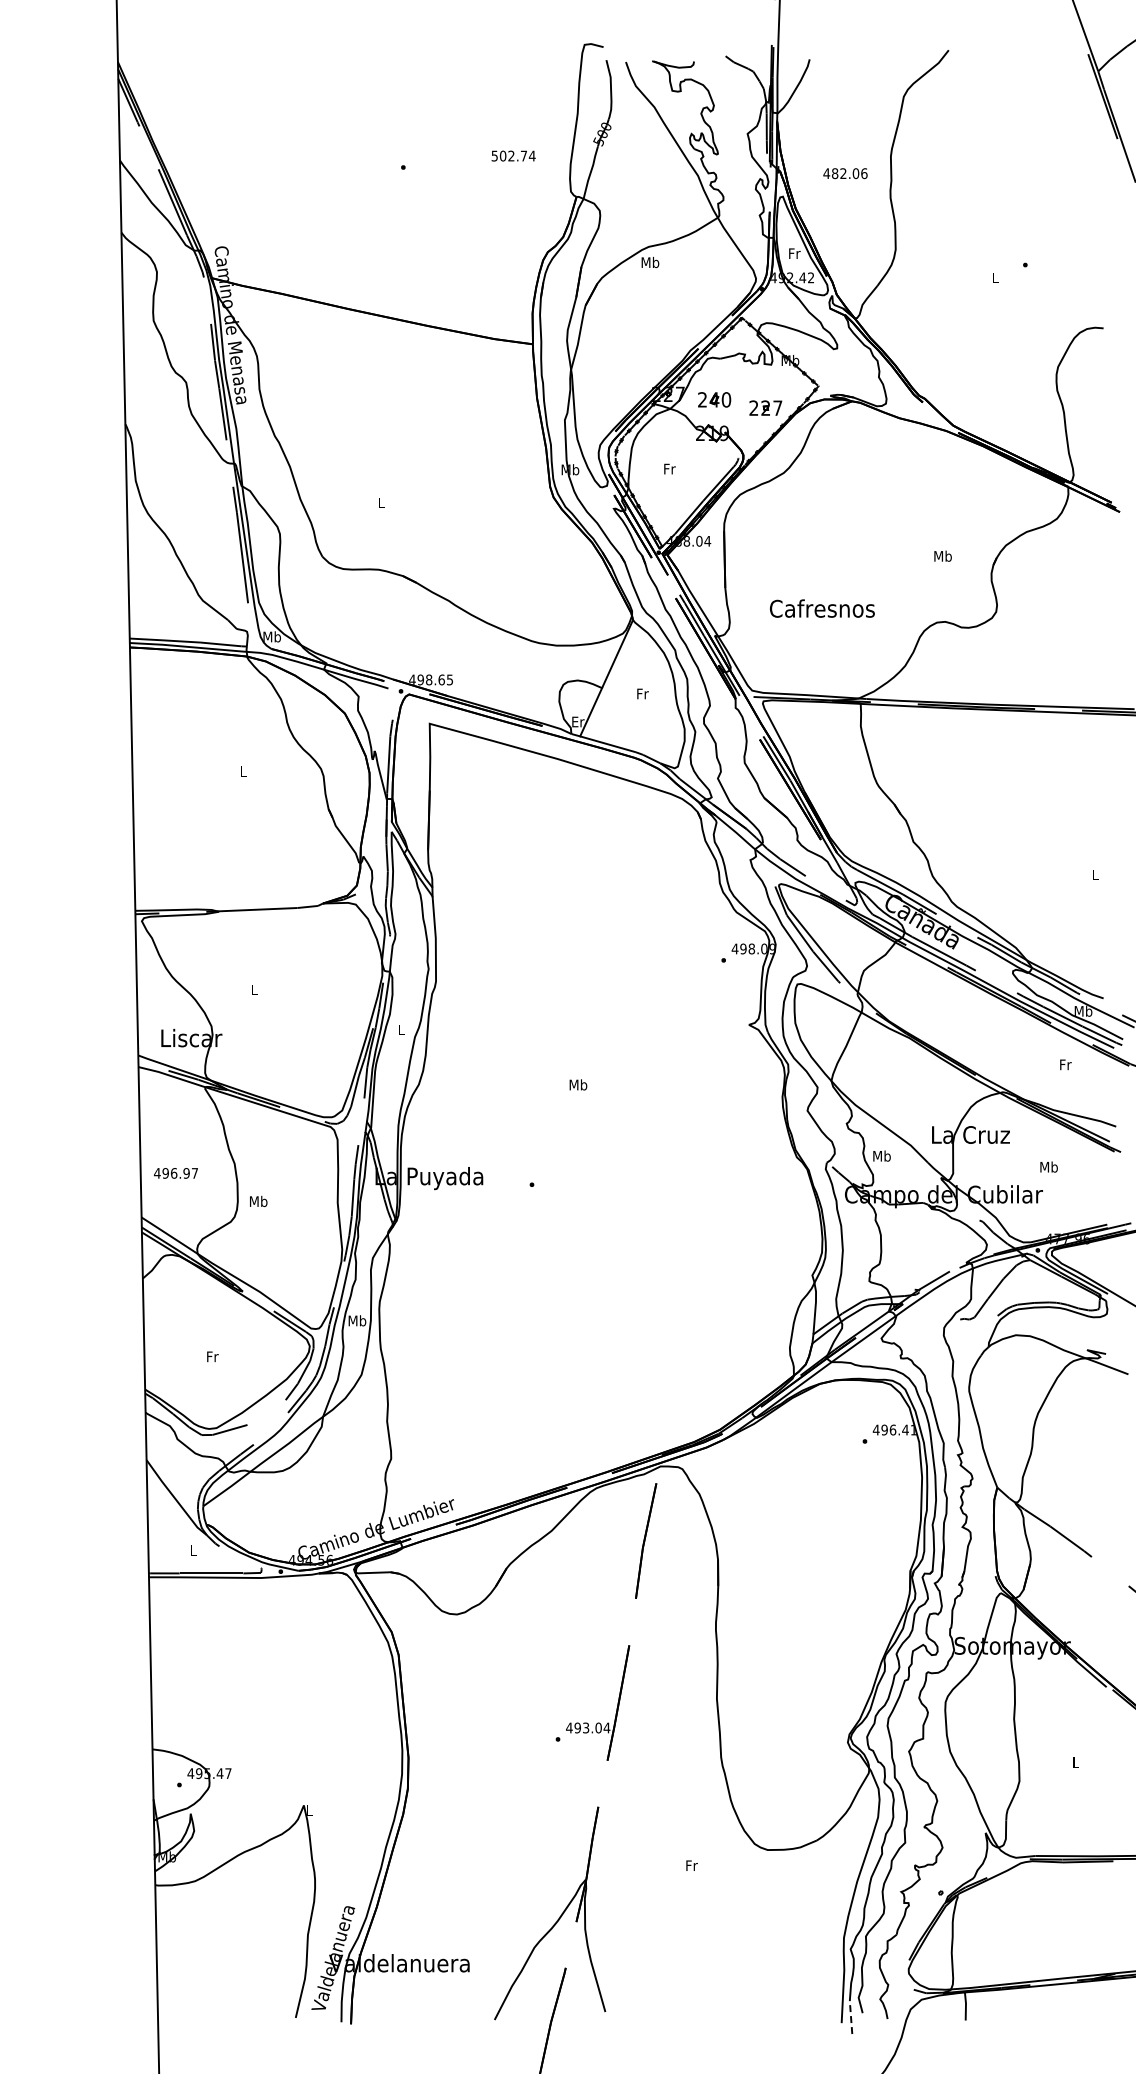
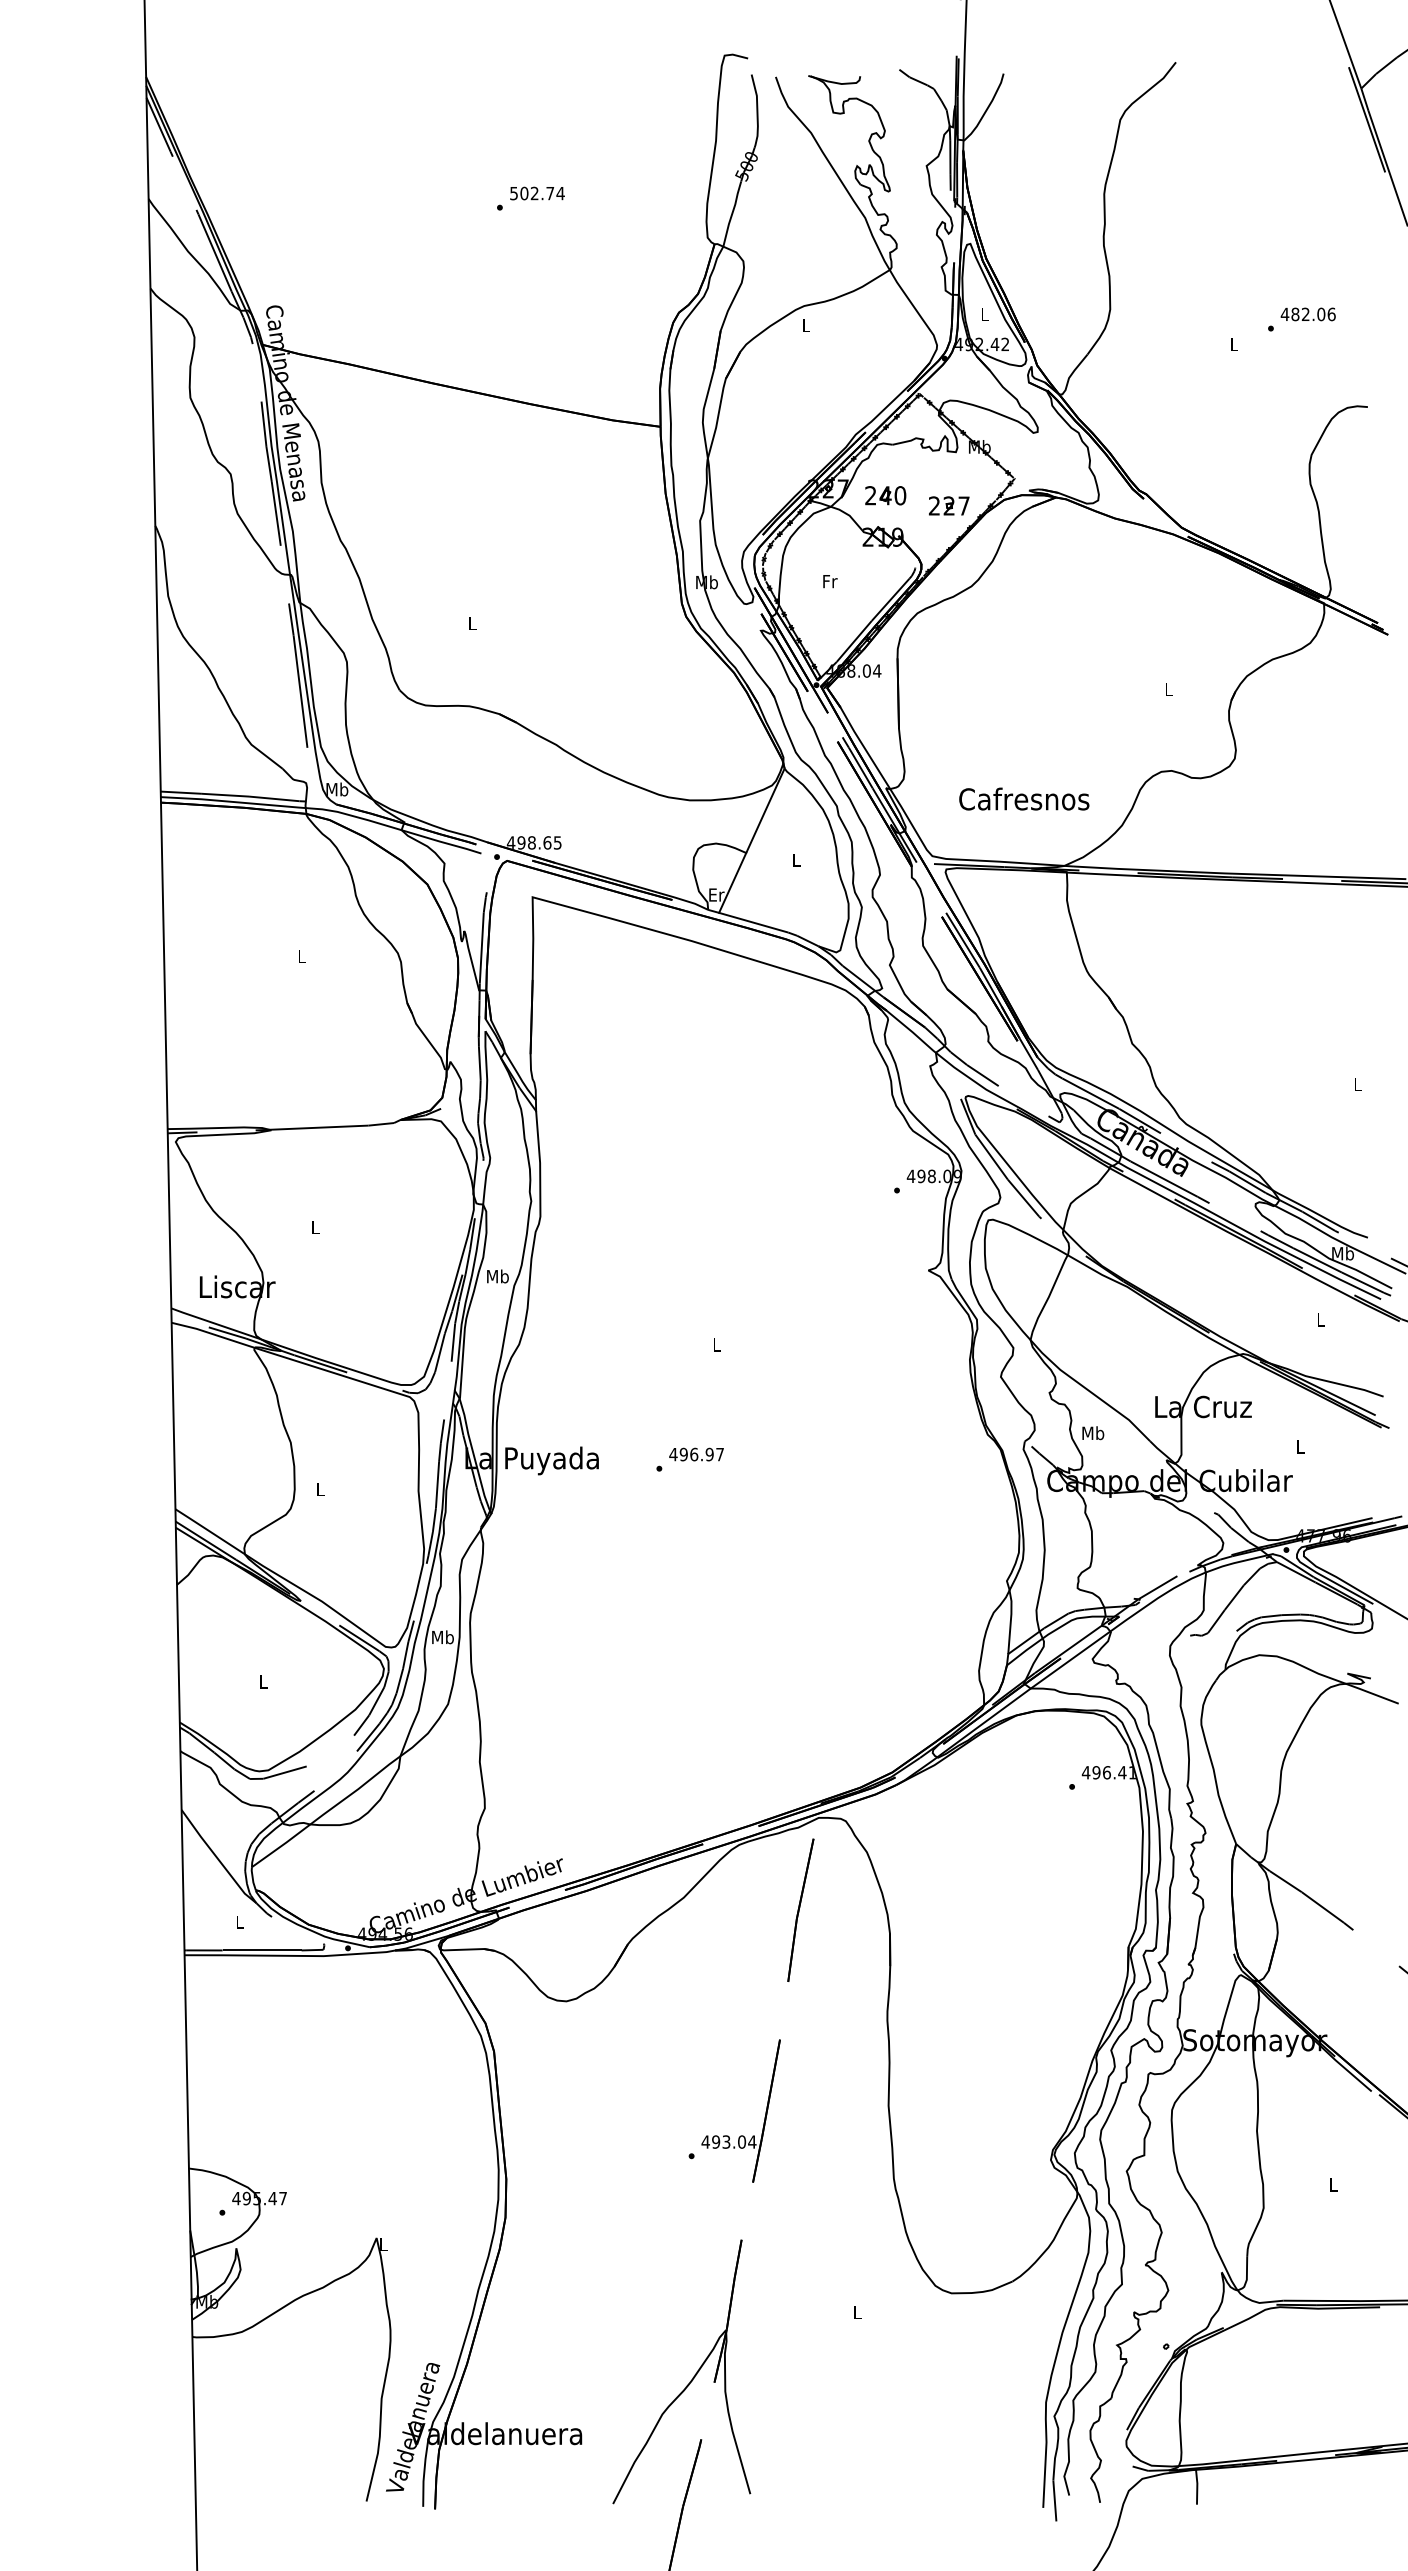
text: (513, 155) -> (537, 192), moved
text: (845, 173) -> (1308, 314), moved
text: (794, 253) -> (984, 314), Fr -> L
text: (650, 262) -> (806, 325), Mb -> L
text: (942, 555) -> (1168, 688), Mb -> L
text: (822, 608) -> (1024, 798), moved
text: (642, 693) -> (796, 859), Fr -> L
text: (401, 1029) -> (497, 1276), L -> Mb
text: (1065, 1064) -> (1320, 1319), Fr -> L
text: (578, 1084) -> (717, 1344), Mb -> L
text: (1048, 1166) -> (1299, 1446), Mb -> L
text: (175, 1173) -> (695, 1454), moved
text: (258, 1201) -> (320, 1489), Mb -> L
text: (212, 1356) -> (263, 1681), Fr -> L
text: (691, 1865) -> (857, 2312), Fr -> L
line: (851, 2017) -> (1055, 2500), dashed -> solid

